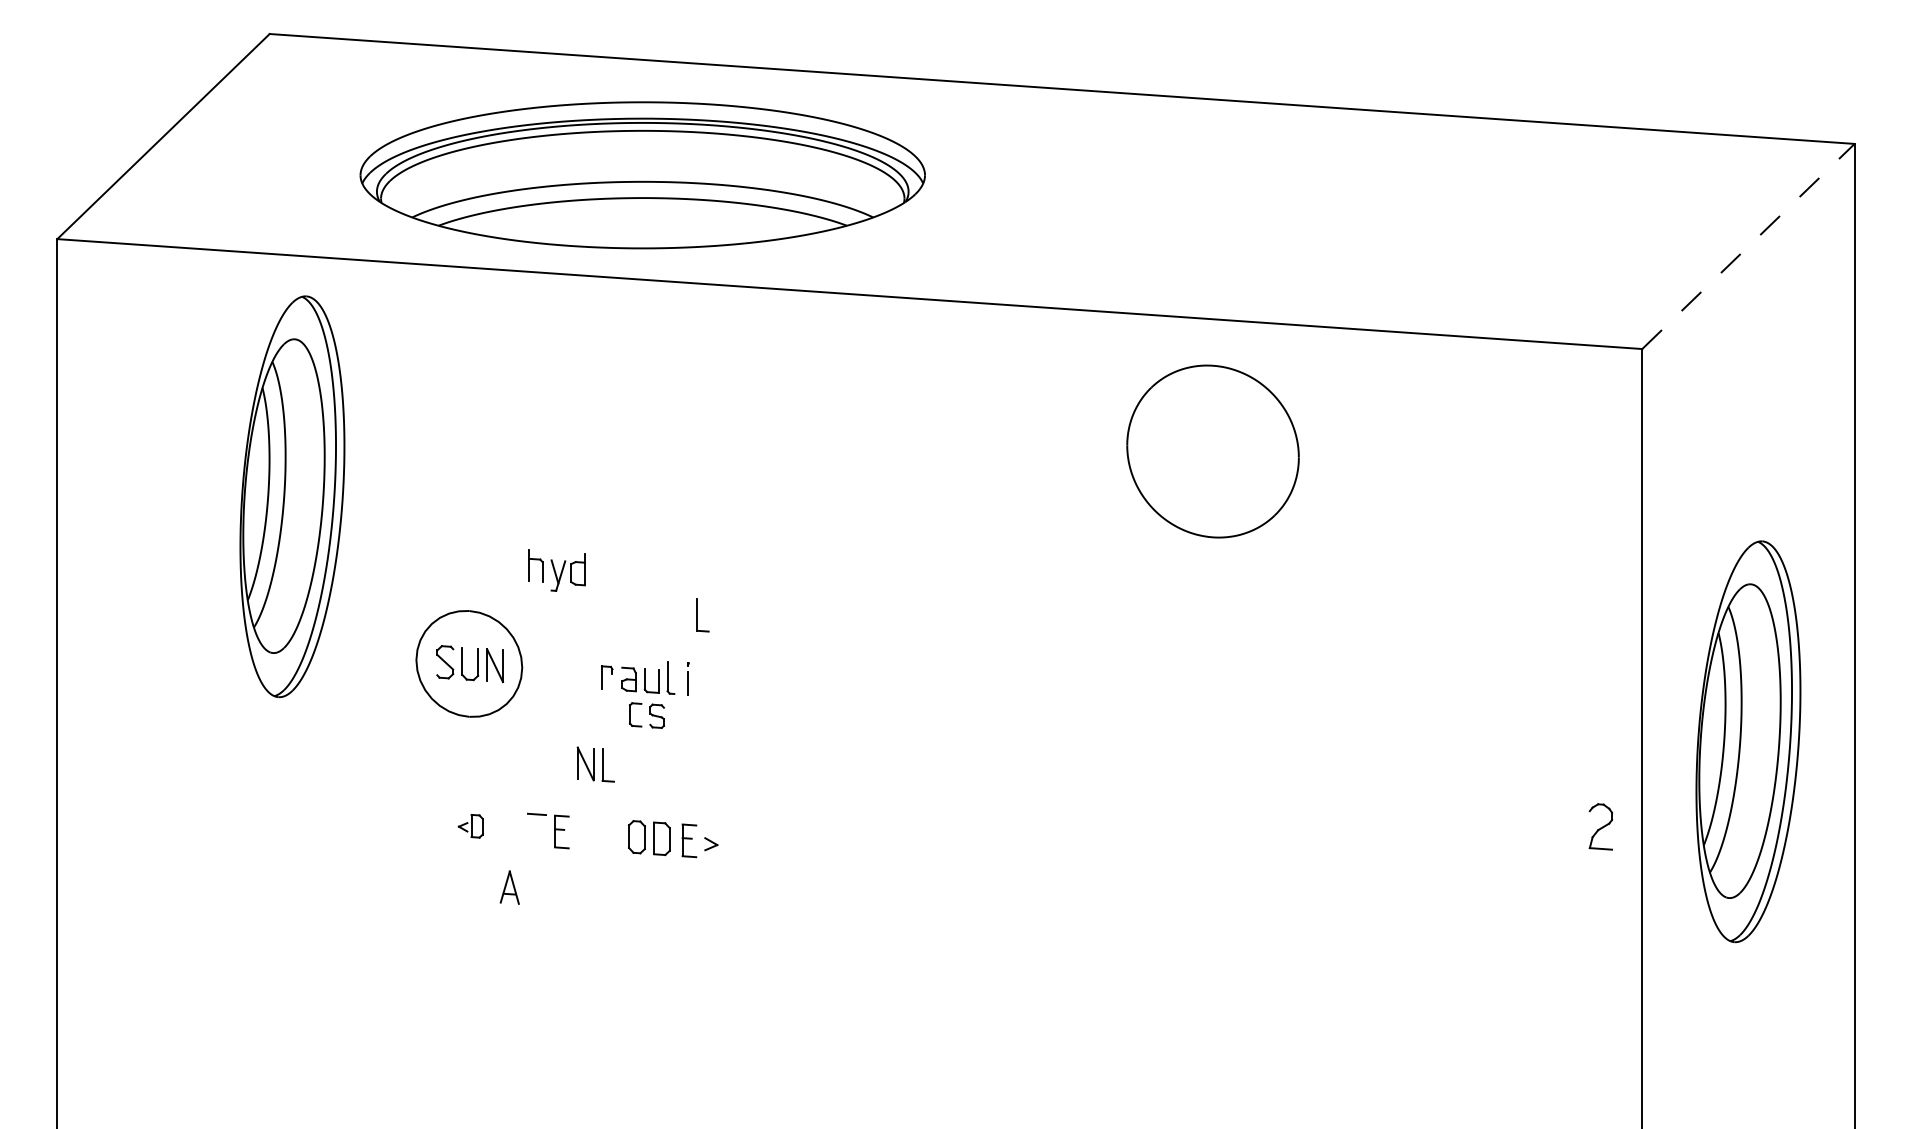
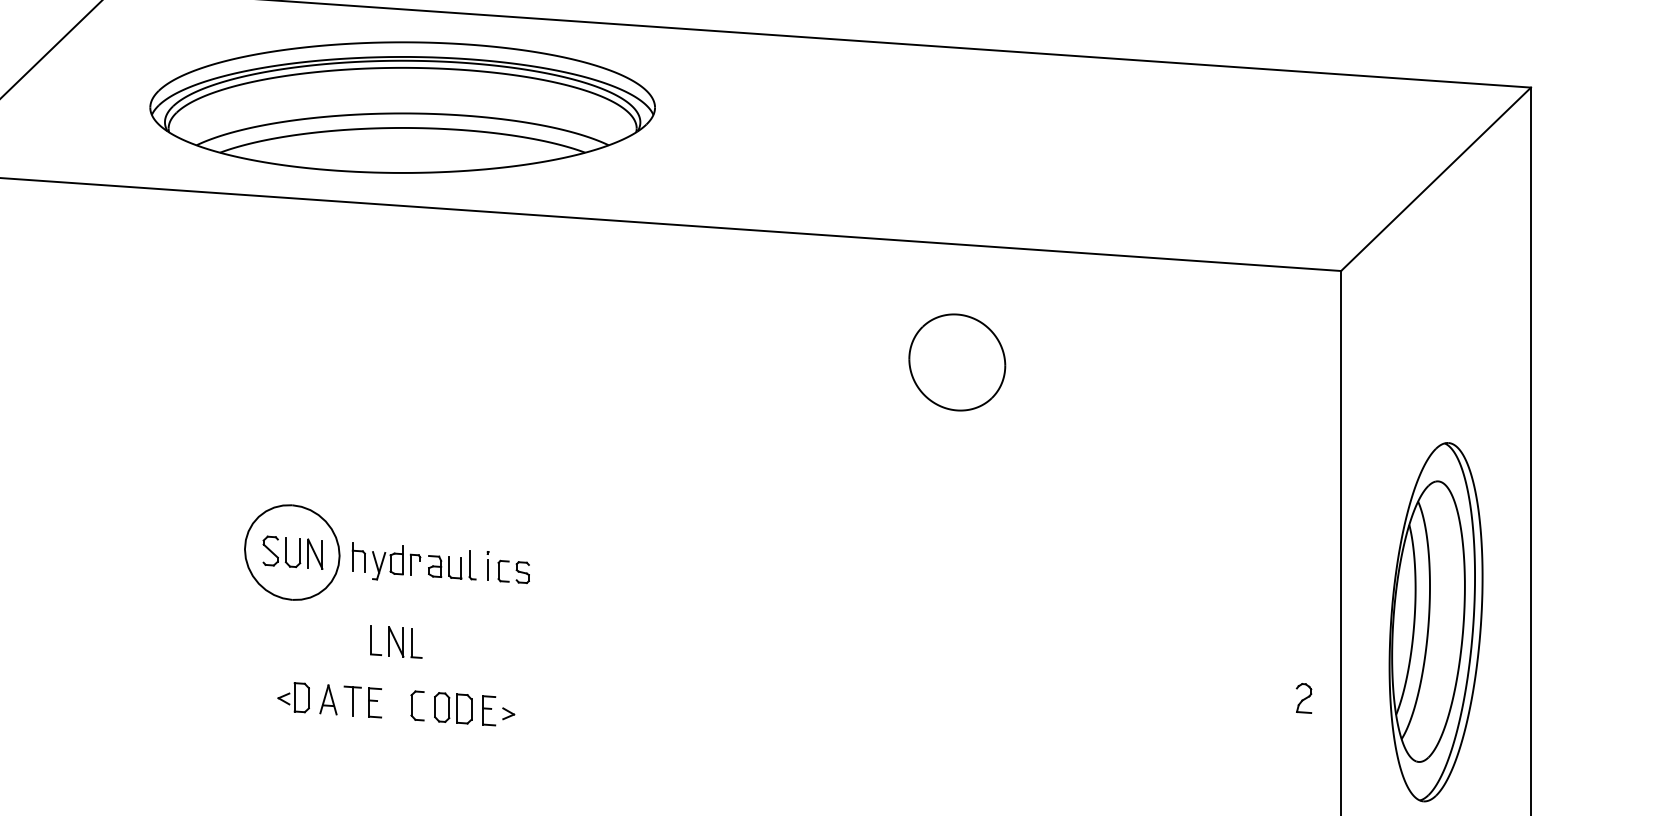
part: (642, 175) -> (402, 107), moved
line: (1748, 246) -> (1436, 179), dashed -> solid
part: (1212, 450) -> (956, 361), size x0.62
part: (292, 496) -> (134, 402), removed
part: (556, 570) -> (377, 561), moved
part: (702, 615) -> (375, 640), moved
part: (646, 715) -> (513, 571), moved
part: (470, 826) -> (293, 697), size x1.43
part: (1600, 827) -> (1303, 698), size x0.71
line: (536, 830) -> (352, 701), added
part: (609, 835) -> (417, 706), added
part: (509, 887) -> (328, 699), moved

